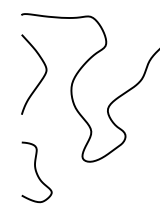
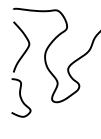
curve: (37, 171) -> (21, 97), moved

